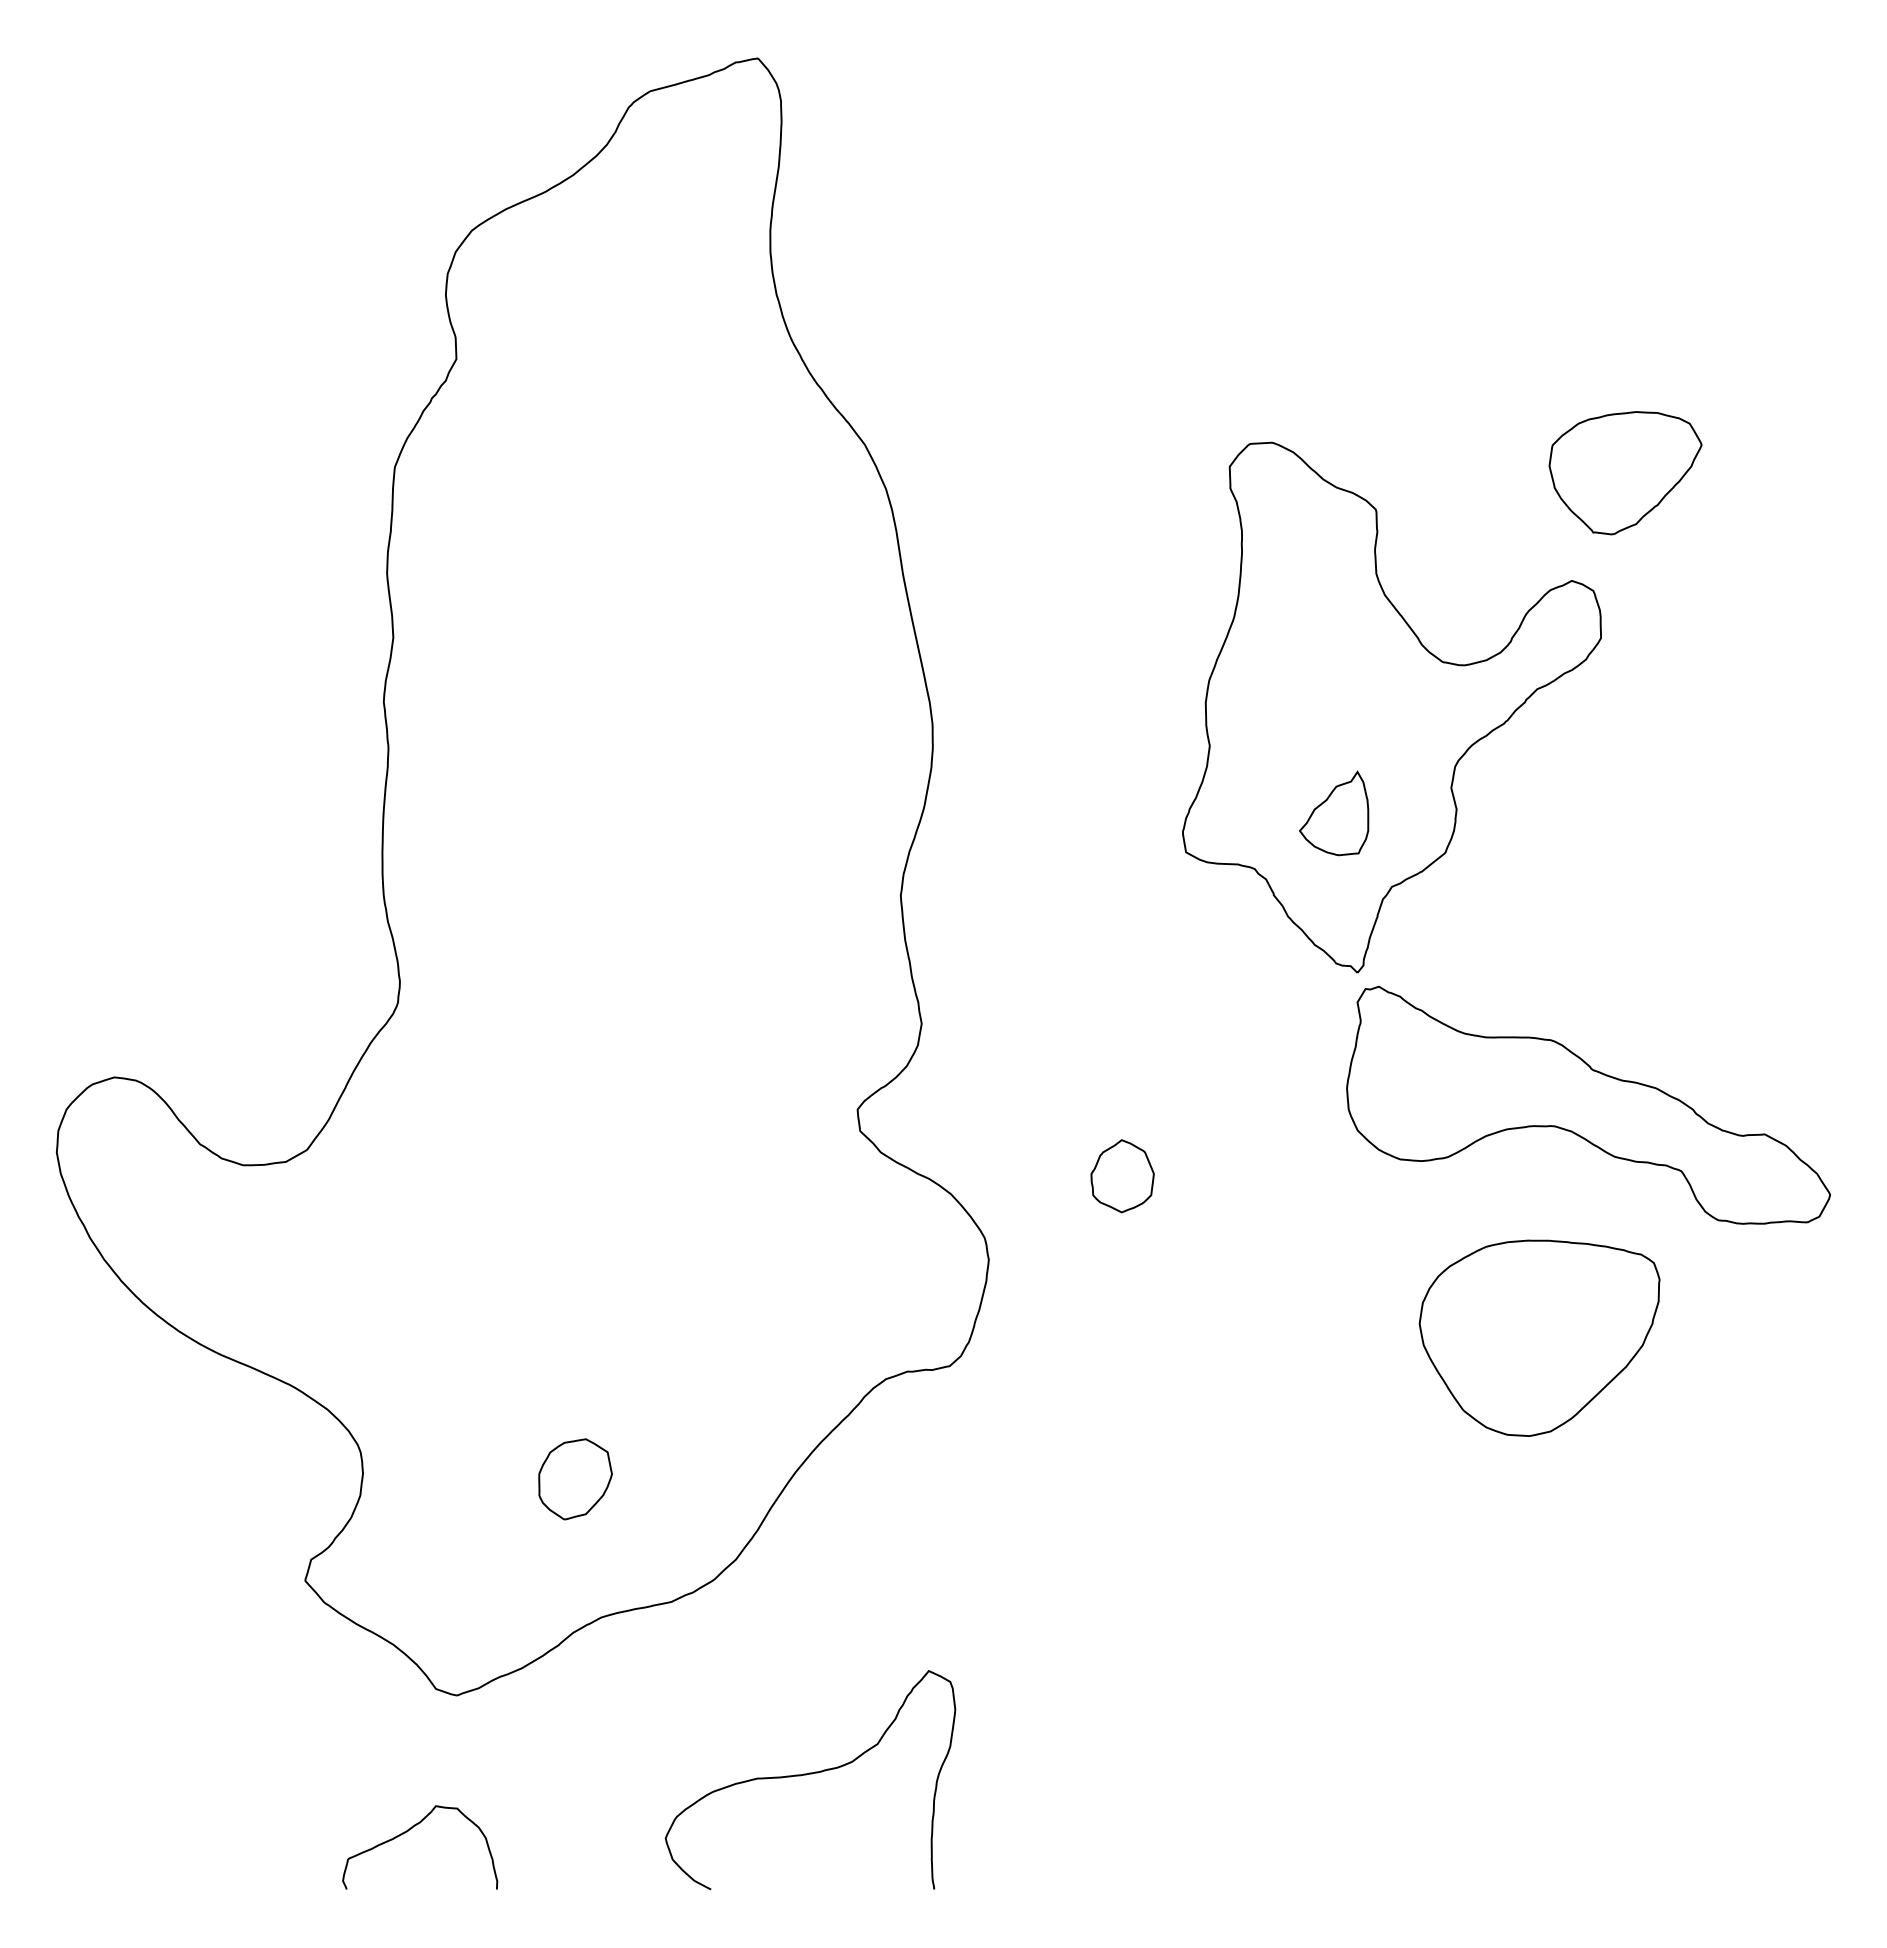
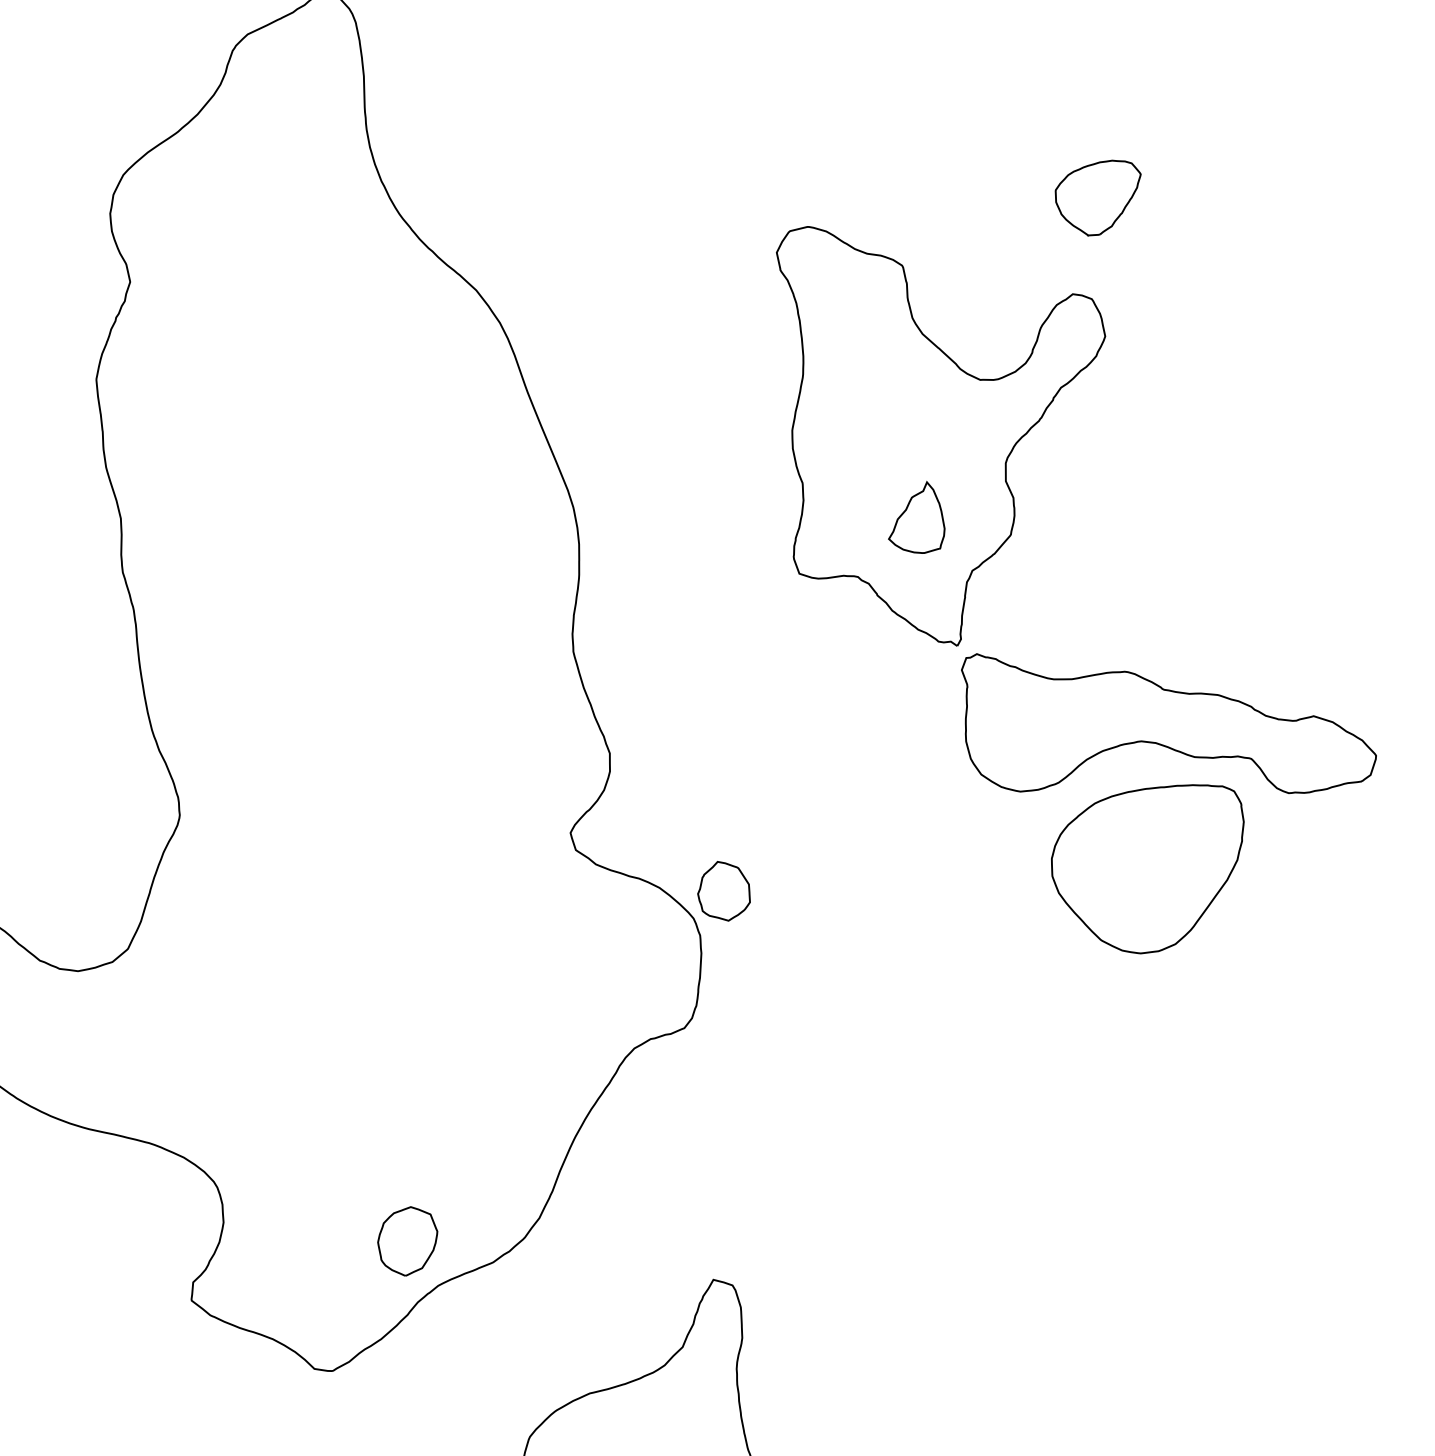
part: (1625, 473) -> (1100, 198), size x0.7
part: (1122, 1176) -> (723, 891), moved
part: (1539, 1337) -> (1152, 869), moved
part: (575, 1479) -> (408, 1241), moved

